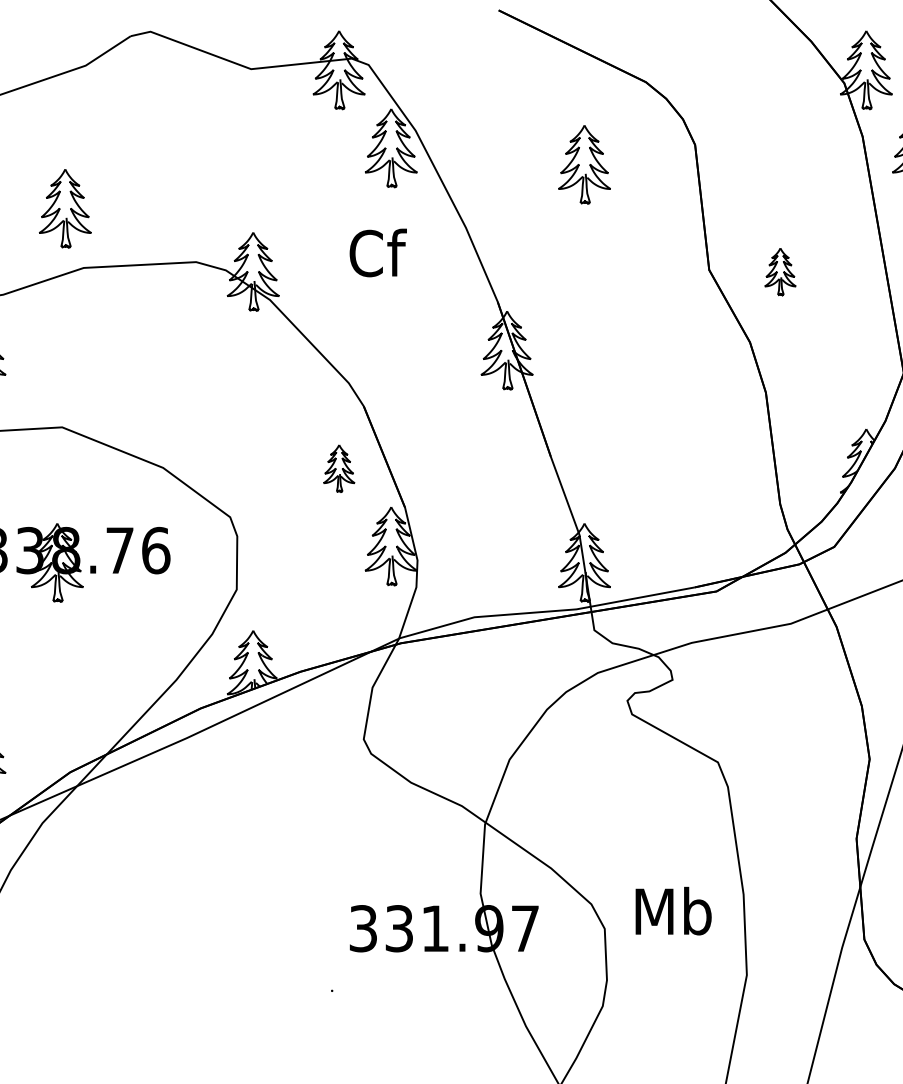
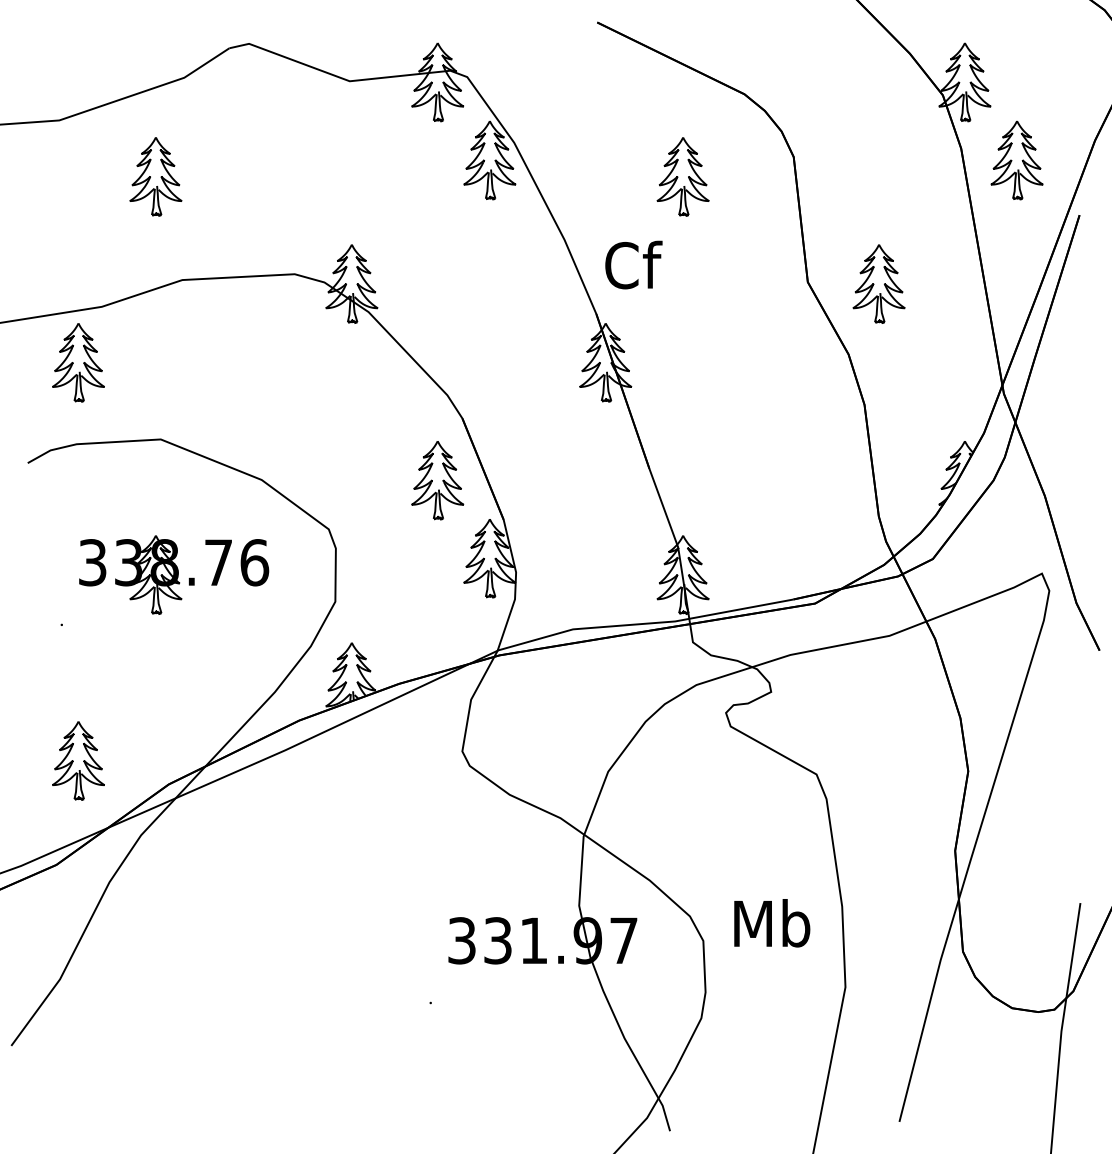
part: (64, 208) -> (155, 176), moved
text: (377, 252) -> (633, 264), moved
part: (779, 271) -> (878, 283), size x1.67
part: (338, 468) -> (437, 480), size x1.67

